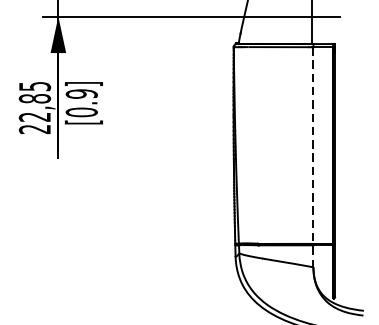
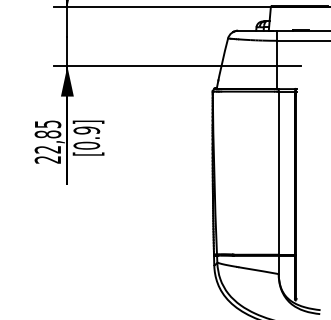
line: (313, 157) -> (278, 183), dashed -> solid

